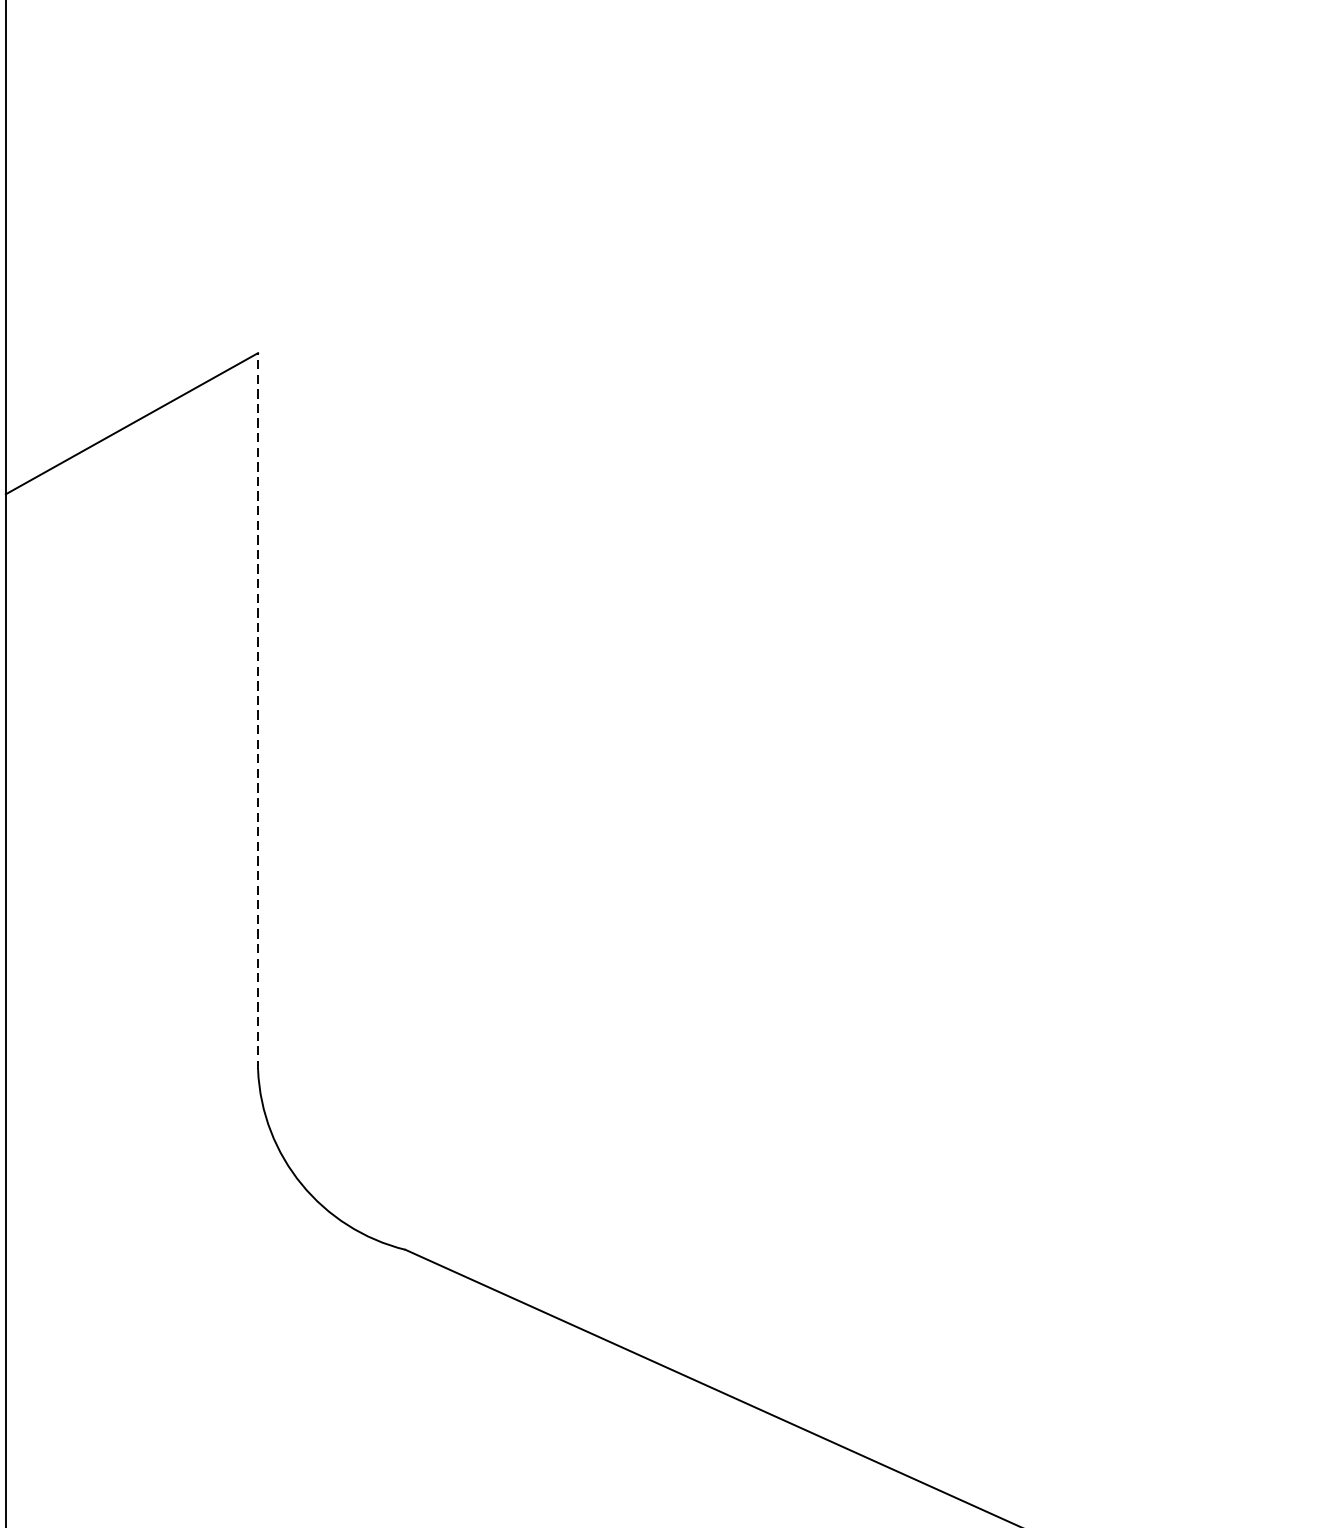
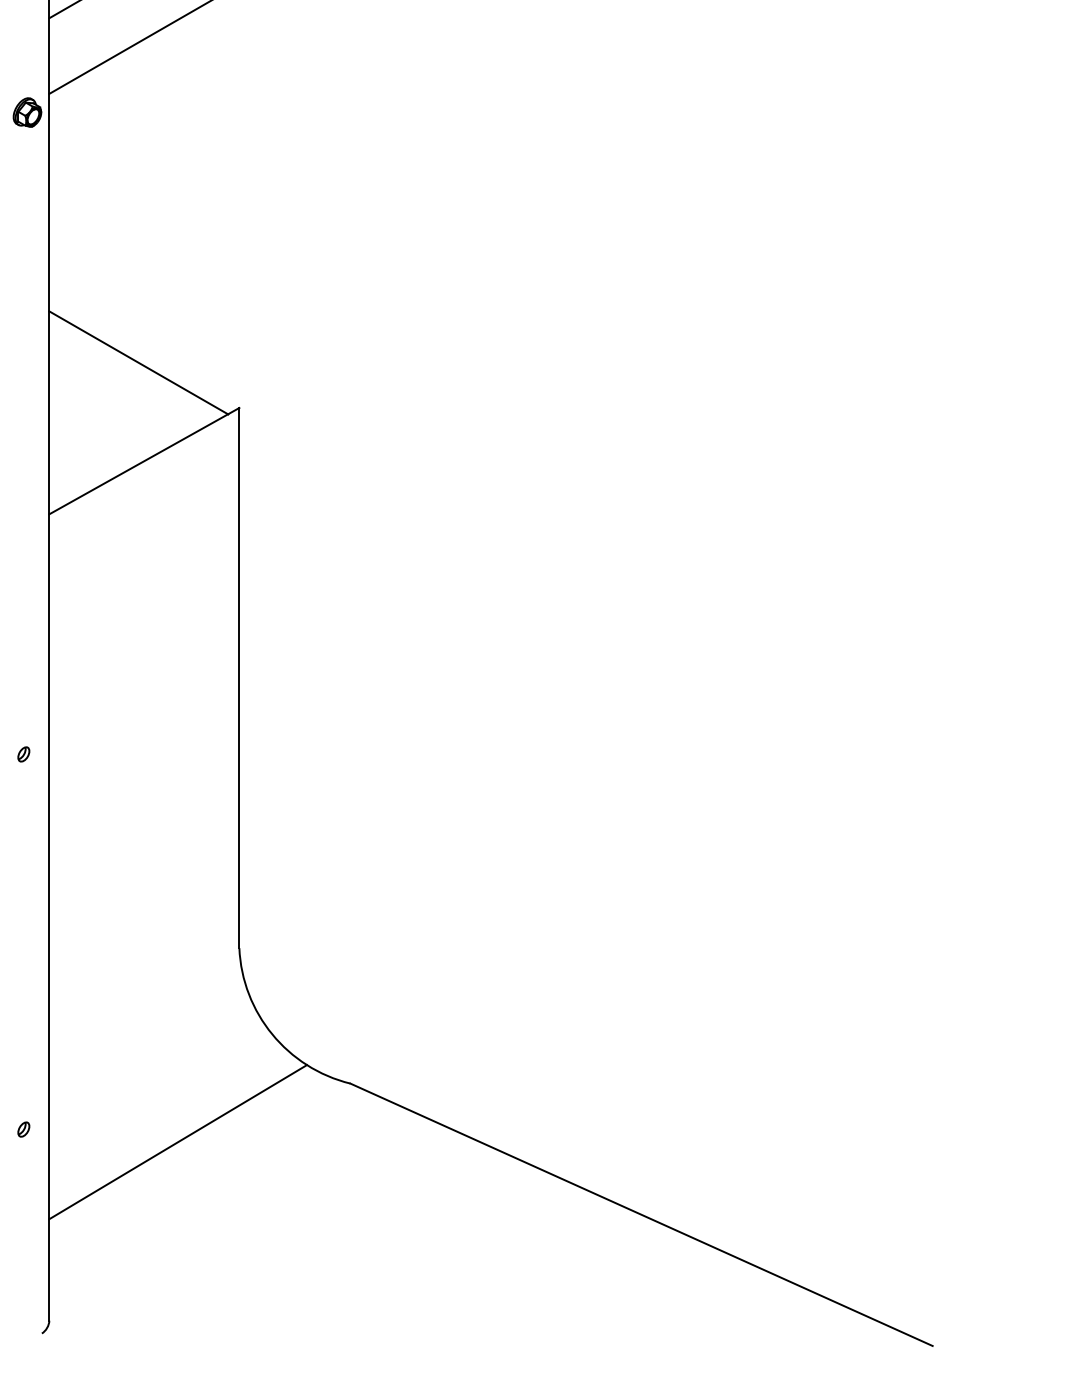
line: (124, 292) -> (138, 362), added
line: (258, 710) -> (239, 677), dashed -> solid
line: (177, 1327) -> (178, 1142), added

